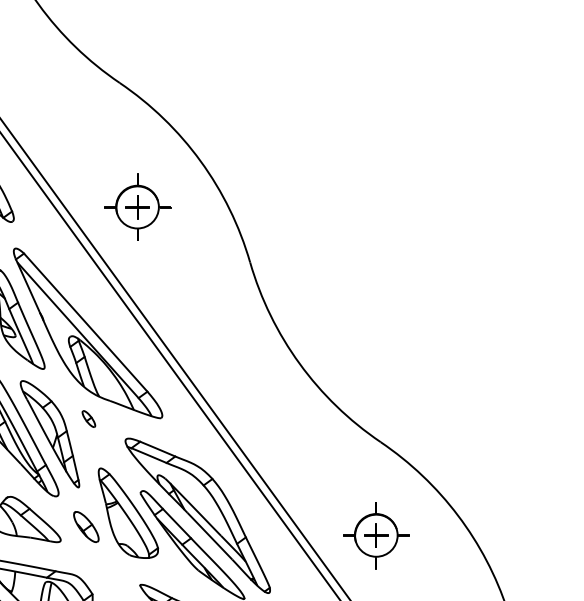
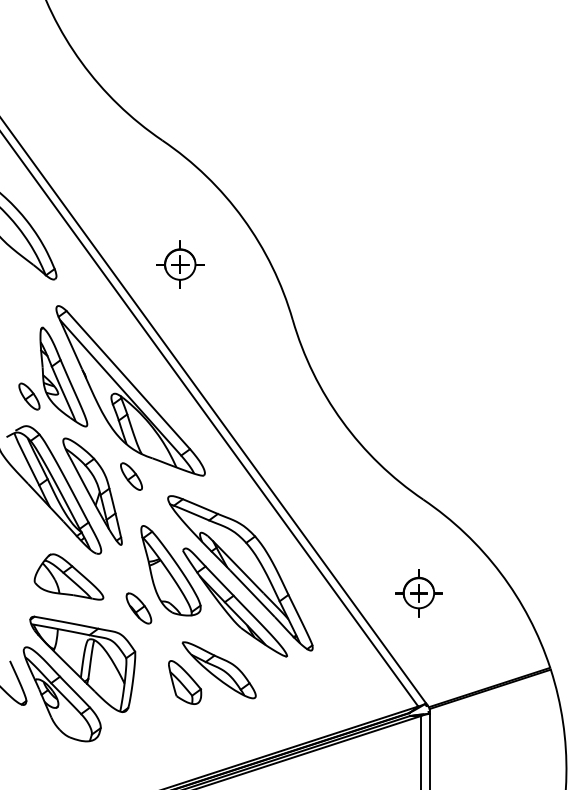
part: (137, 207) -> (180, 264), size x0.71
part: (88, 419) -> (131, 476), size x1.67
part: (85, 527) -> (138, 608), moved
part: (375, 536) -> (418, 593), size x0.71

